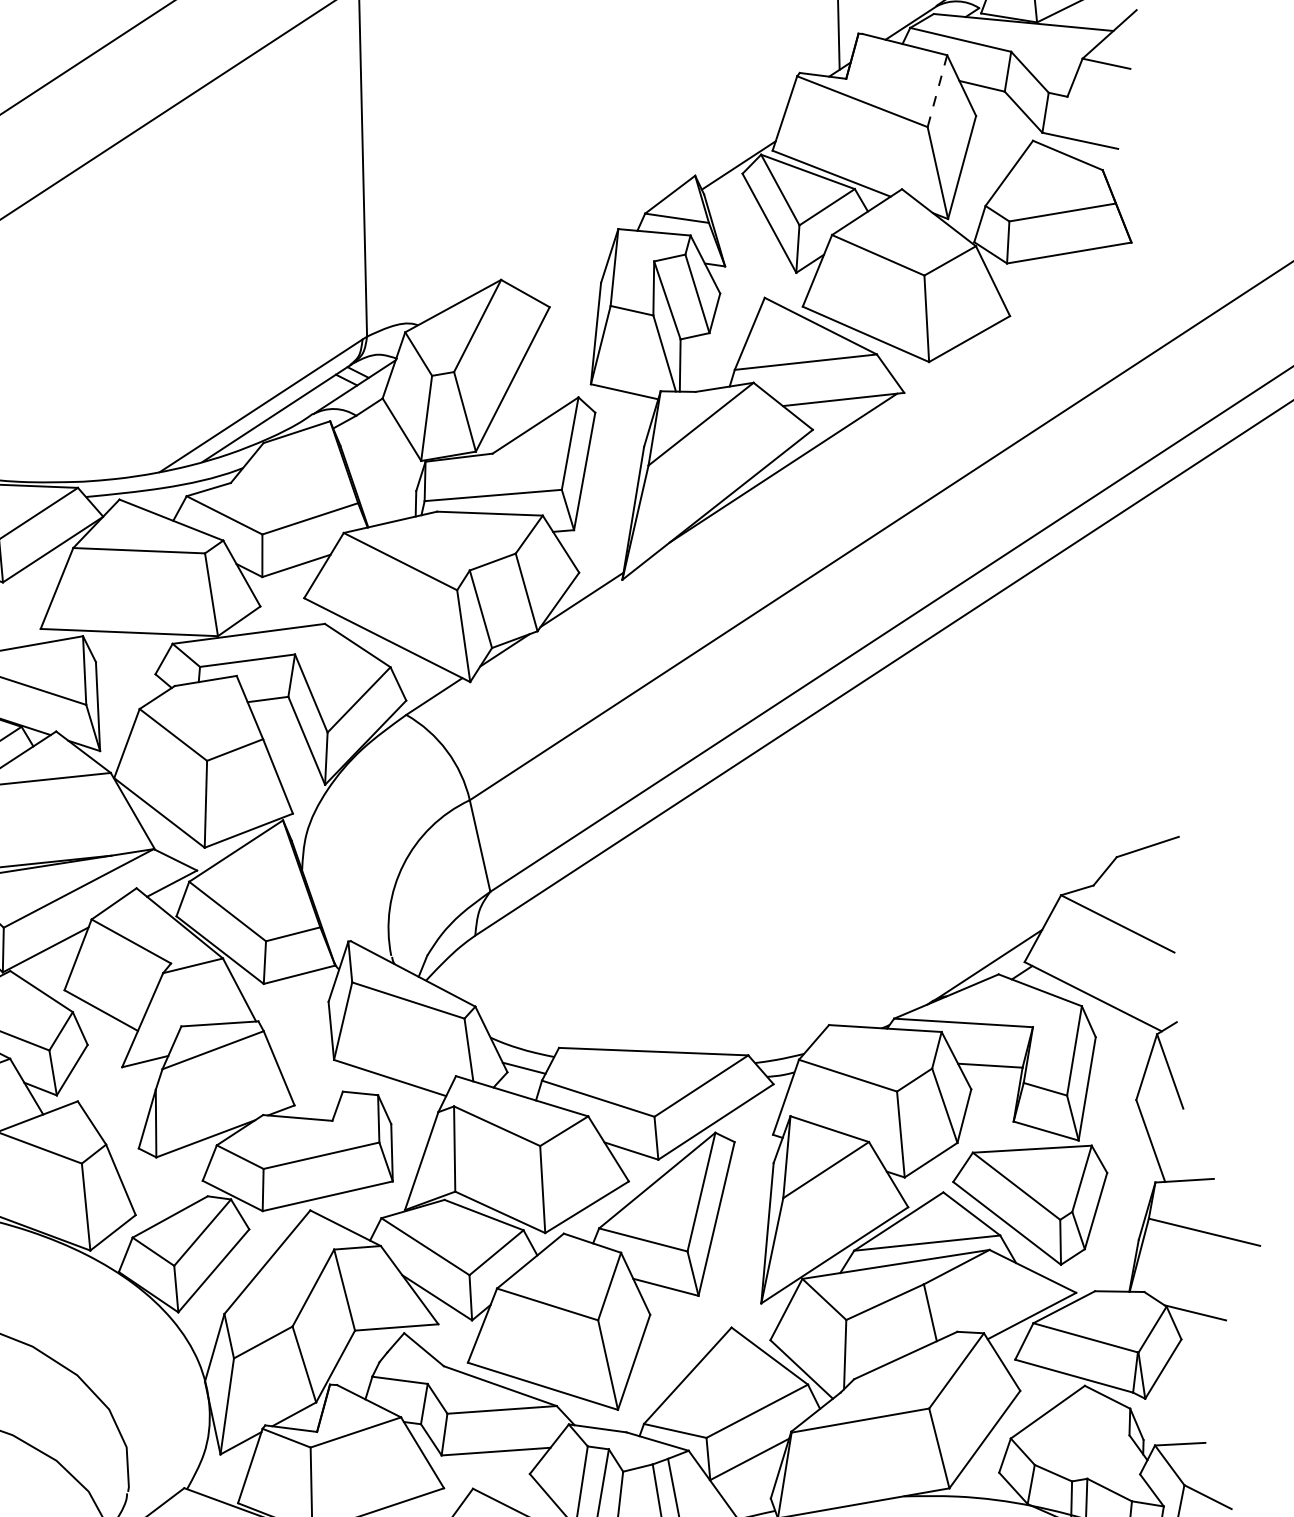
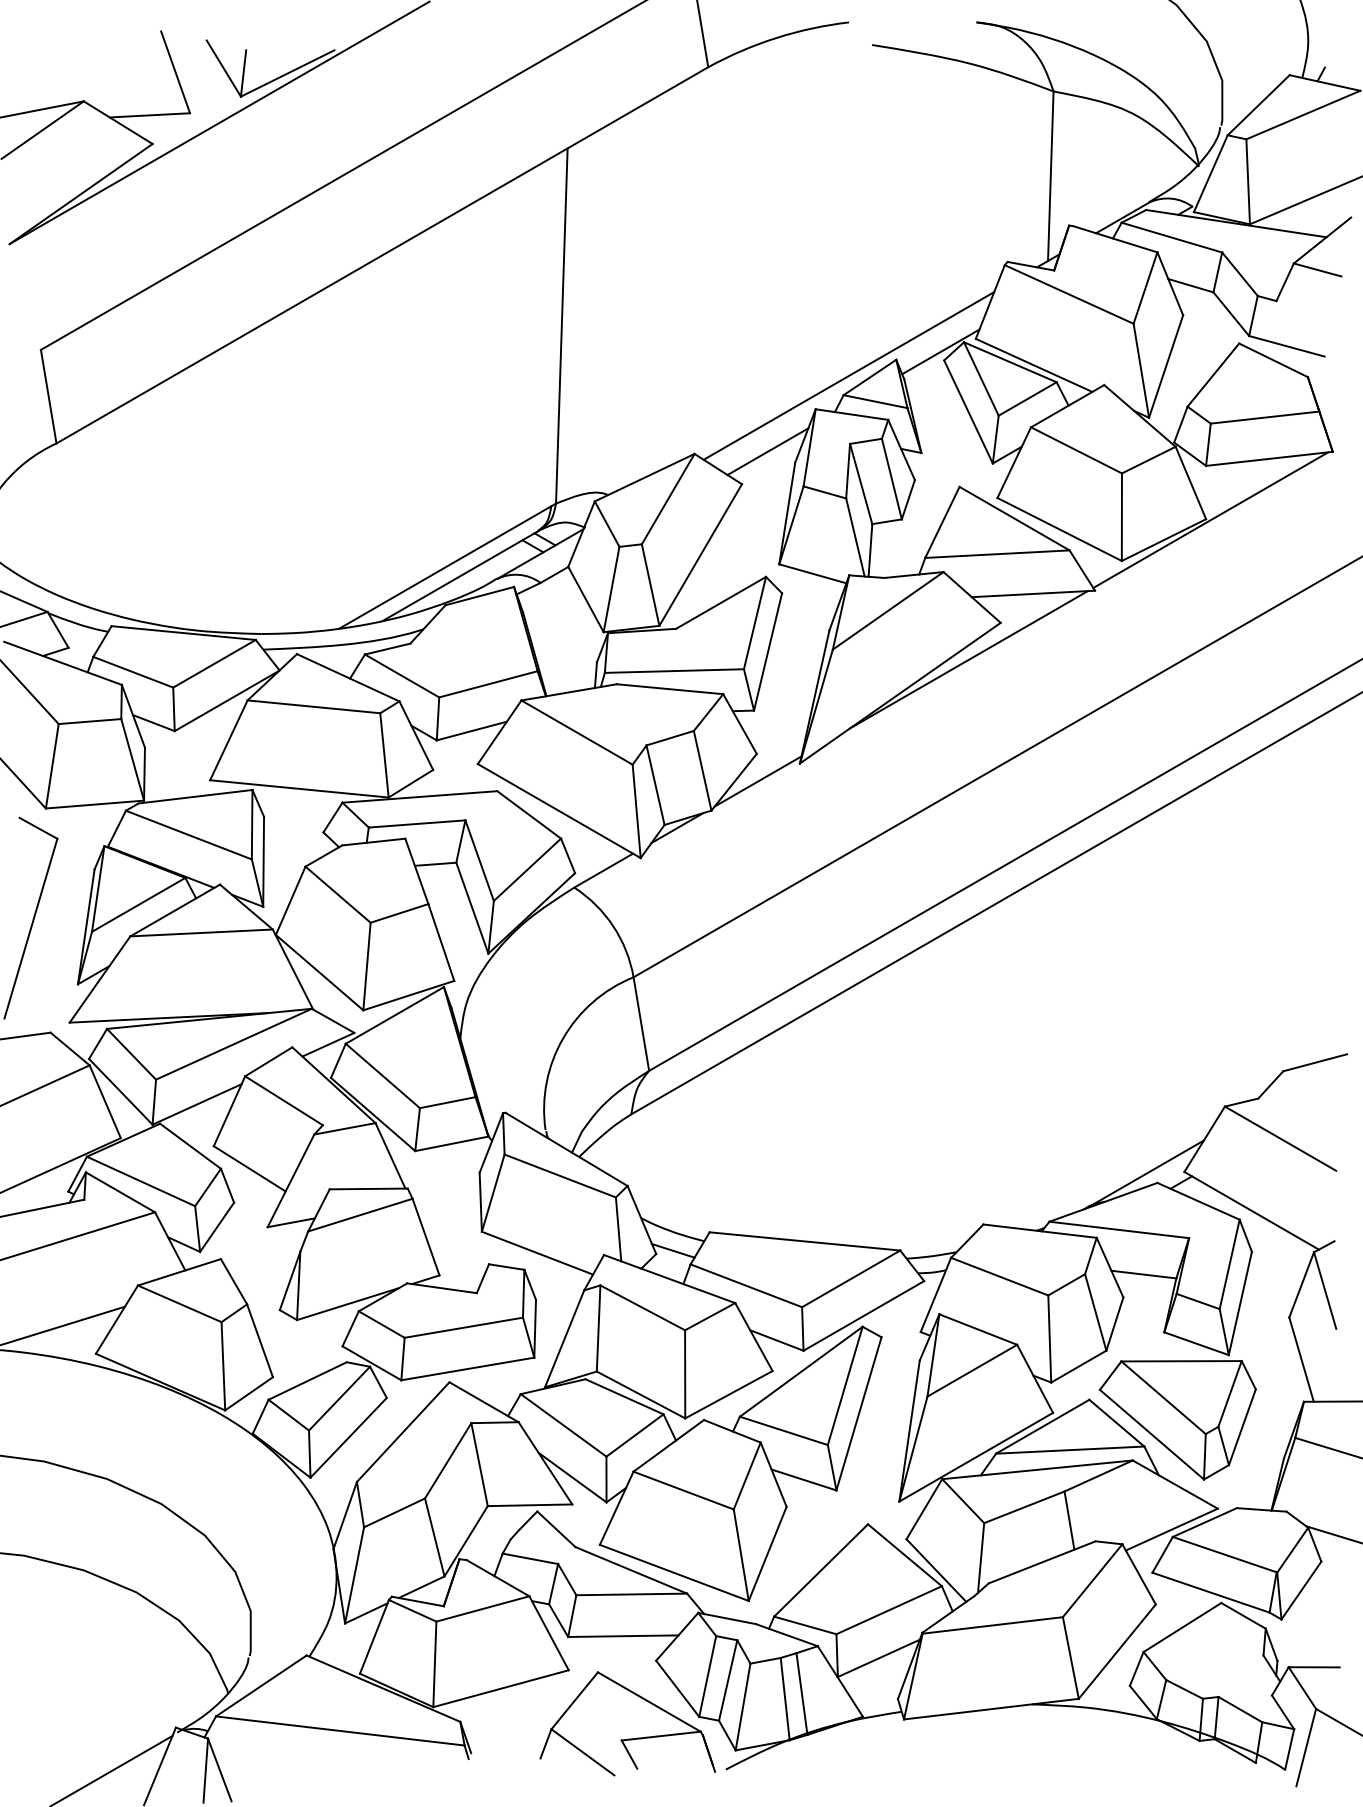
line: (937, 91) -> (1145, 288), dashed -> solid
line: (648, 193) -> (848, 375), added
line: (573, 273) -> (767, 451), added
line: (1014, 316) -> (1210, 519), added

